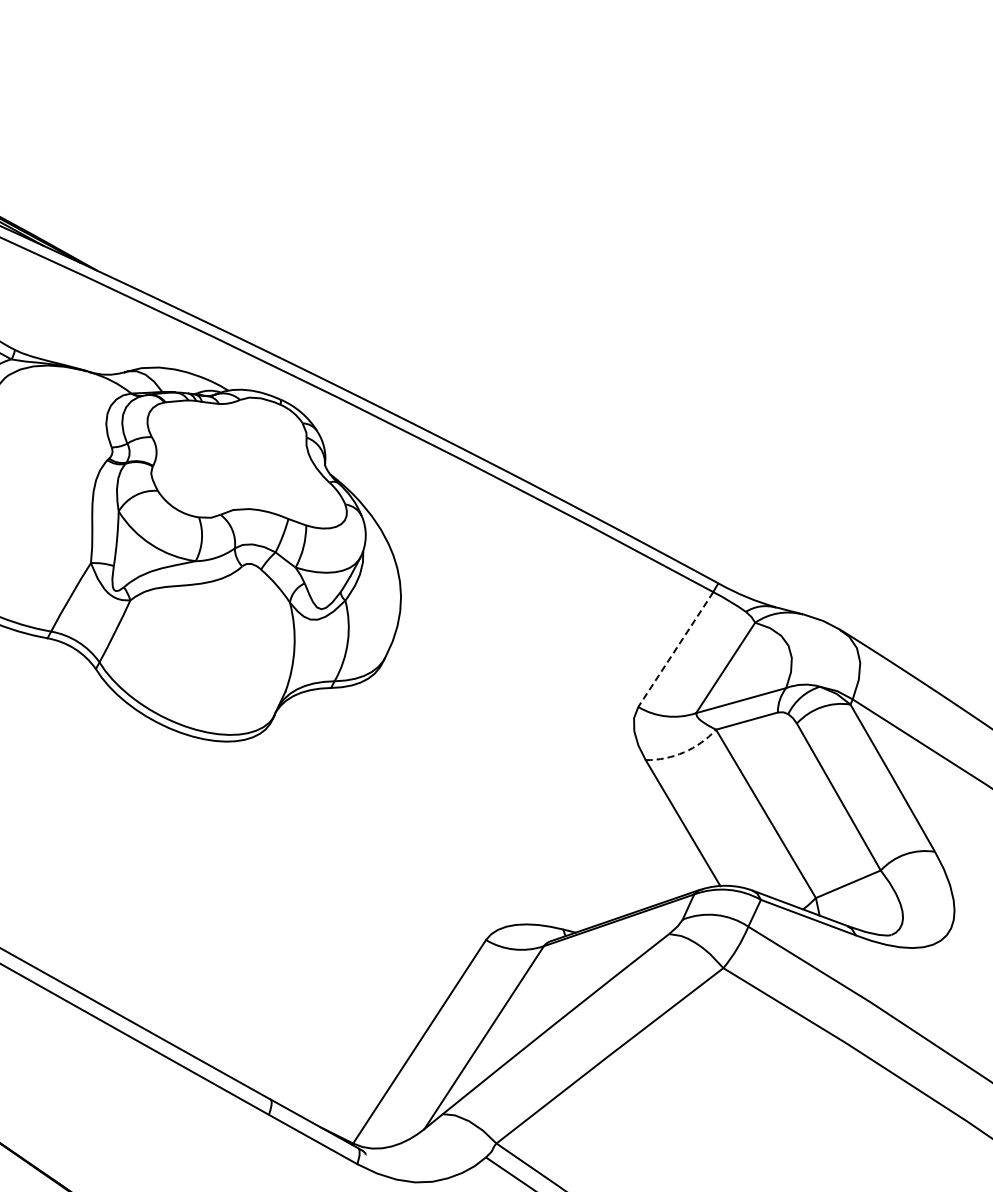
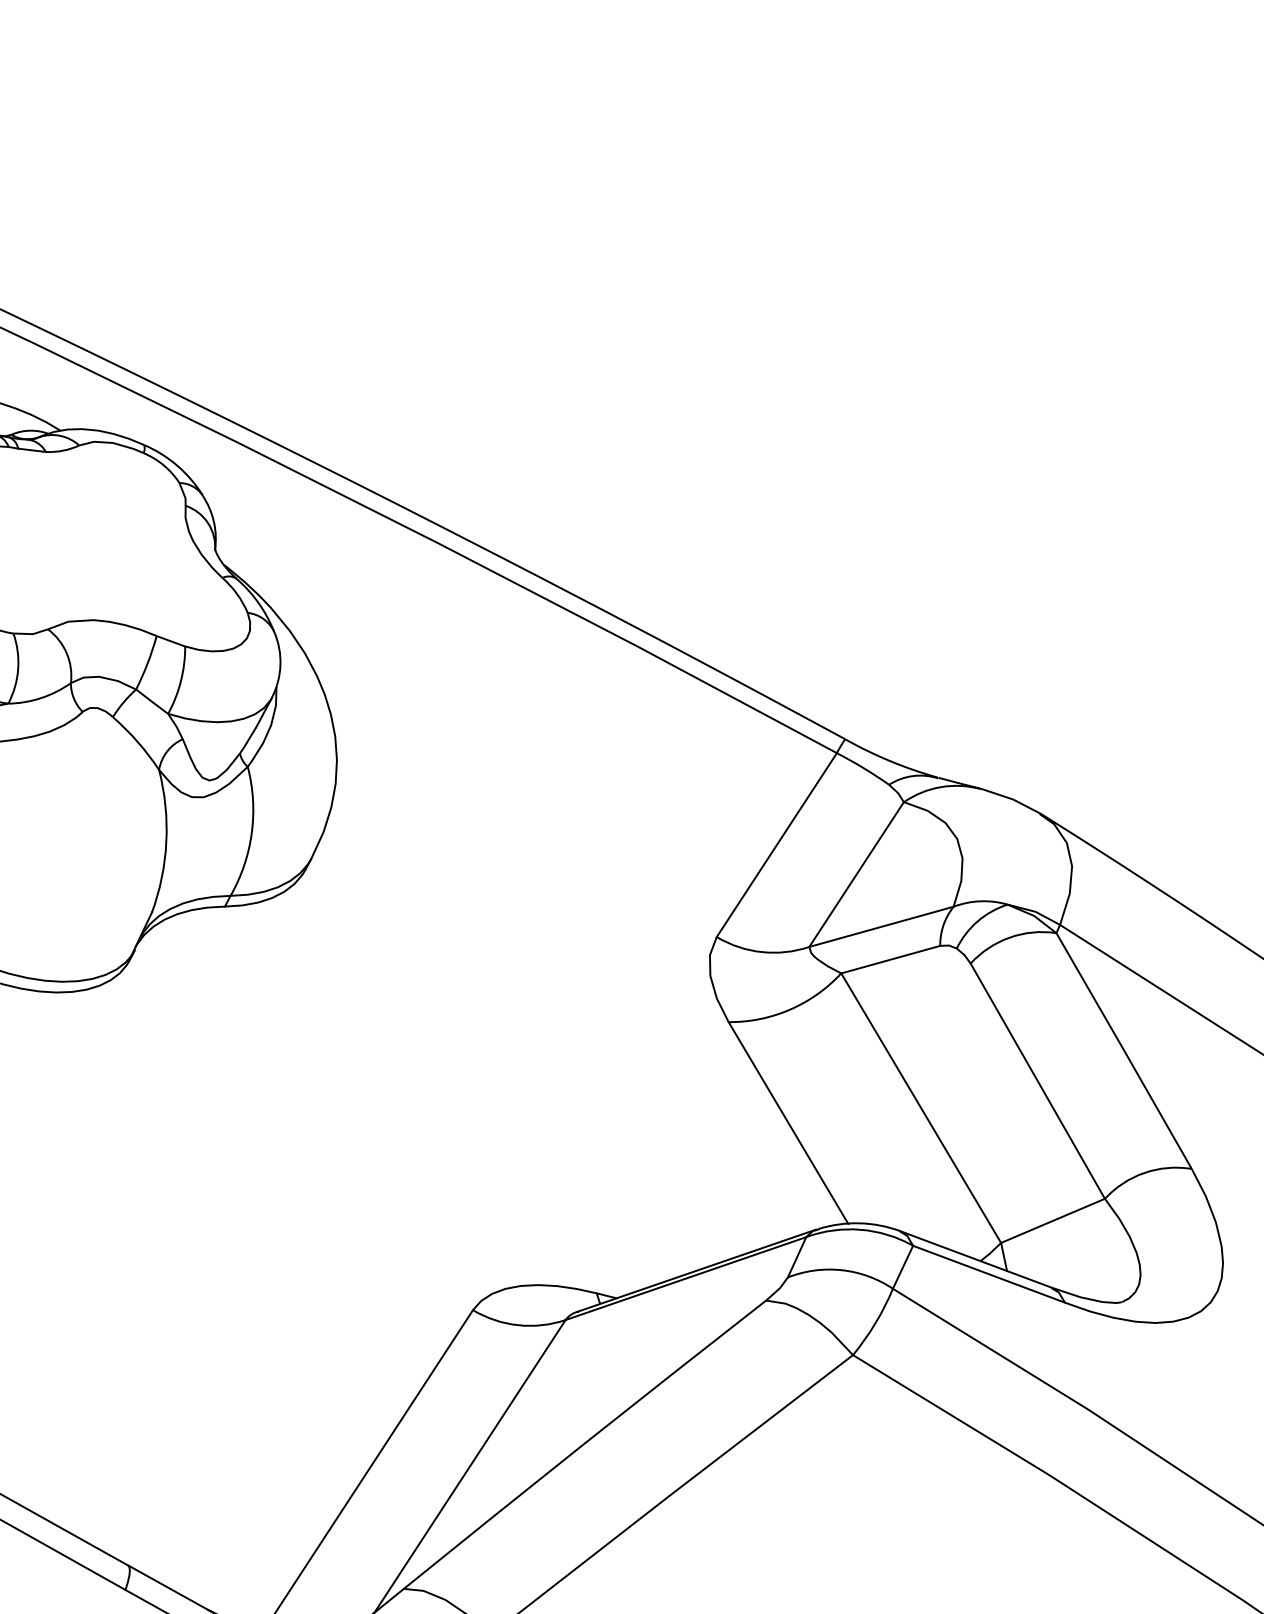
line: (675, 649) -> (776, 845), dashed -> solid
arc: (684, 752) -> (790, 1009), dashed -> solid

